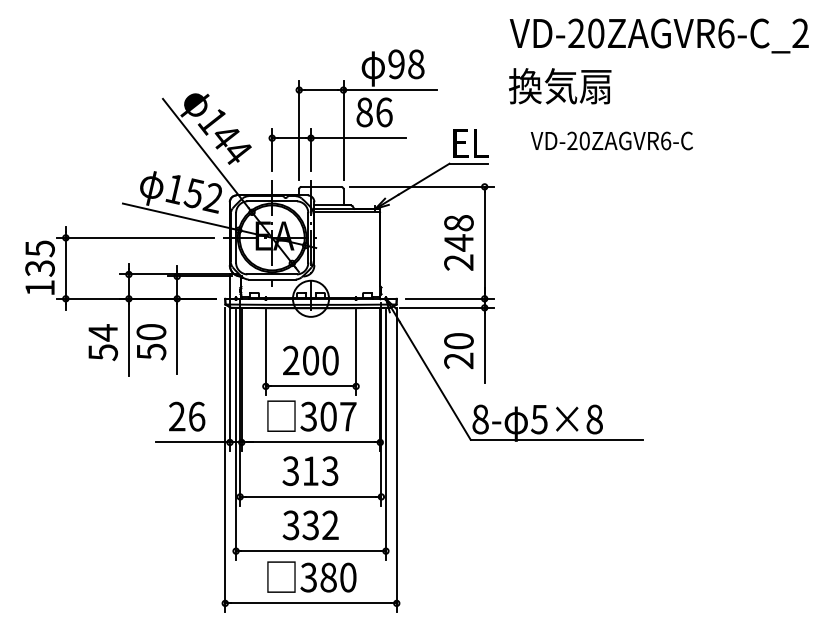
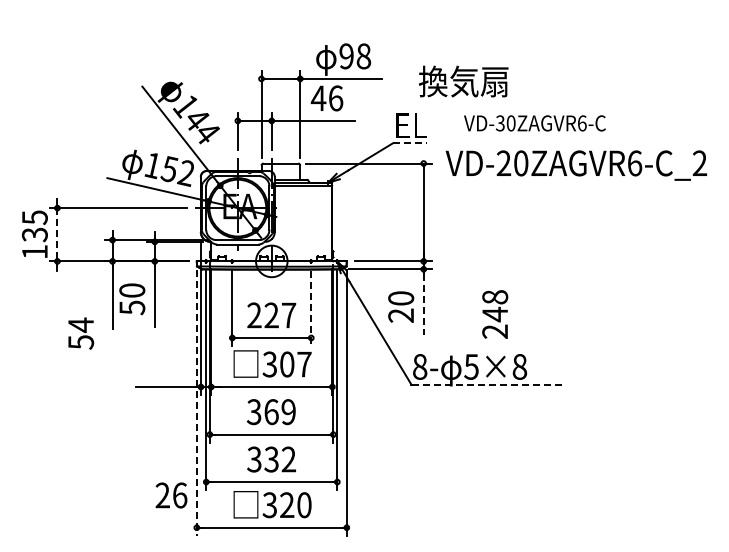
text: (659, 35) -> (576, 165), moved
text: (559, 86) -> (463, 81), moved
text: (364, 112) -> (318, 98), 86 -> 46
text: (571, 141) -> (499, 123), VD-20ZAGVR6-C -> VD-30ZAGVR6-C
line: (468, 163) -> (409, 143), solid -> dashed
text: (459, 242) -> (495, 314), moved
line: (65, 268) -> (57, 234), solid -> dashed
text: (103, 342) -> (81, 333), moved
line: (484, 348) -> (423, 304), solid -> dashed
line: (356, 353) -> (311, 309), solid -> dashed
text: (320, 360) -> (280, 315), 200 -> 227
text: (187, 416) -> (171, 495), moved
line: (557, 439) -> (487, 384), solid -> dashed
line: (224, 461) -> (196, 403), solid -> dashed
text: (319, 471) -> (279, 412), 313 -> 369
text: (328, 577) -> (287, 505), 380 -> 320

